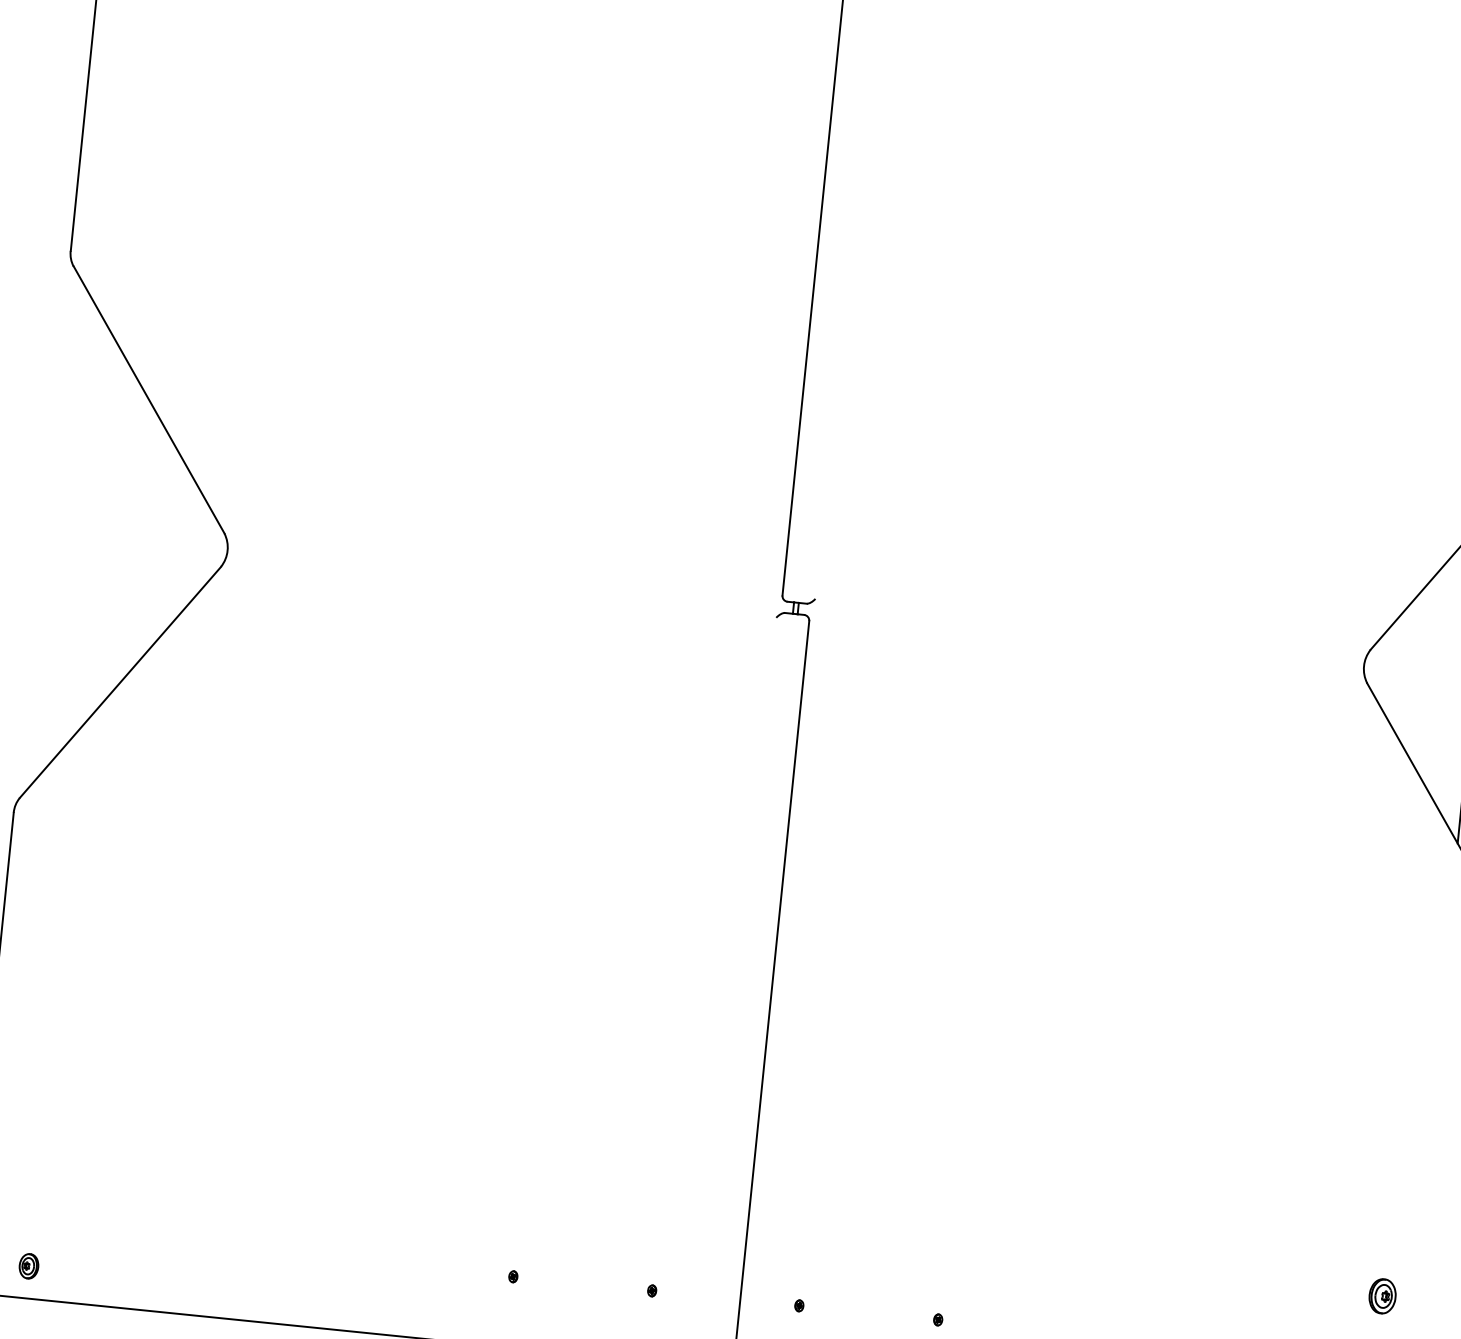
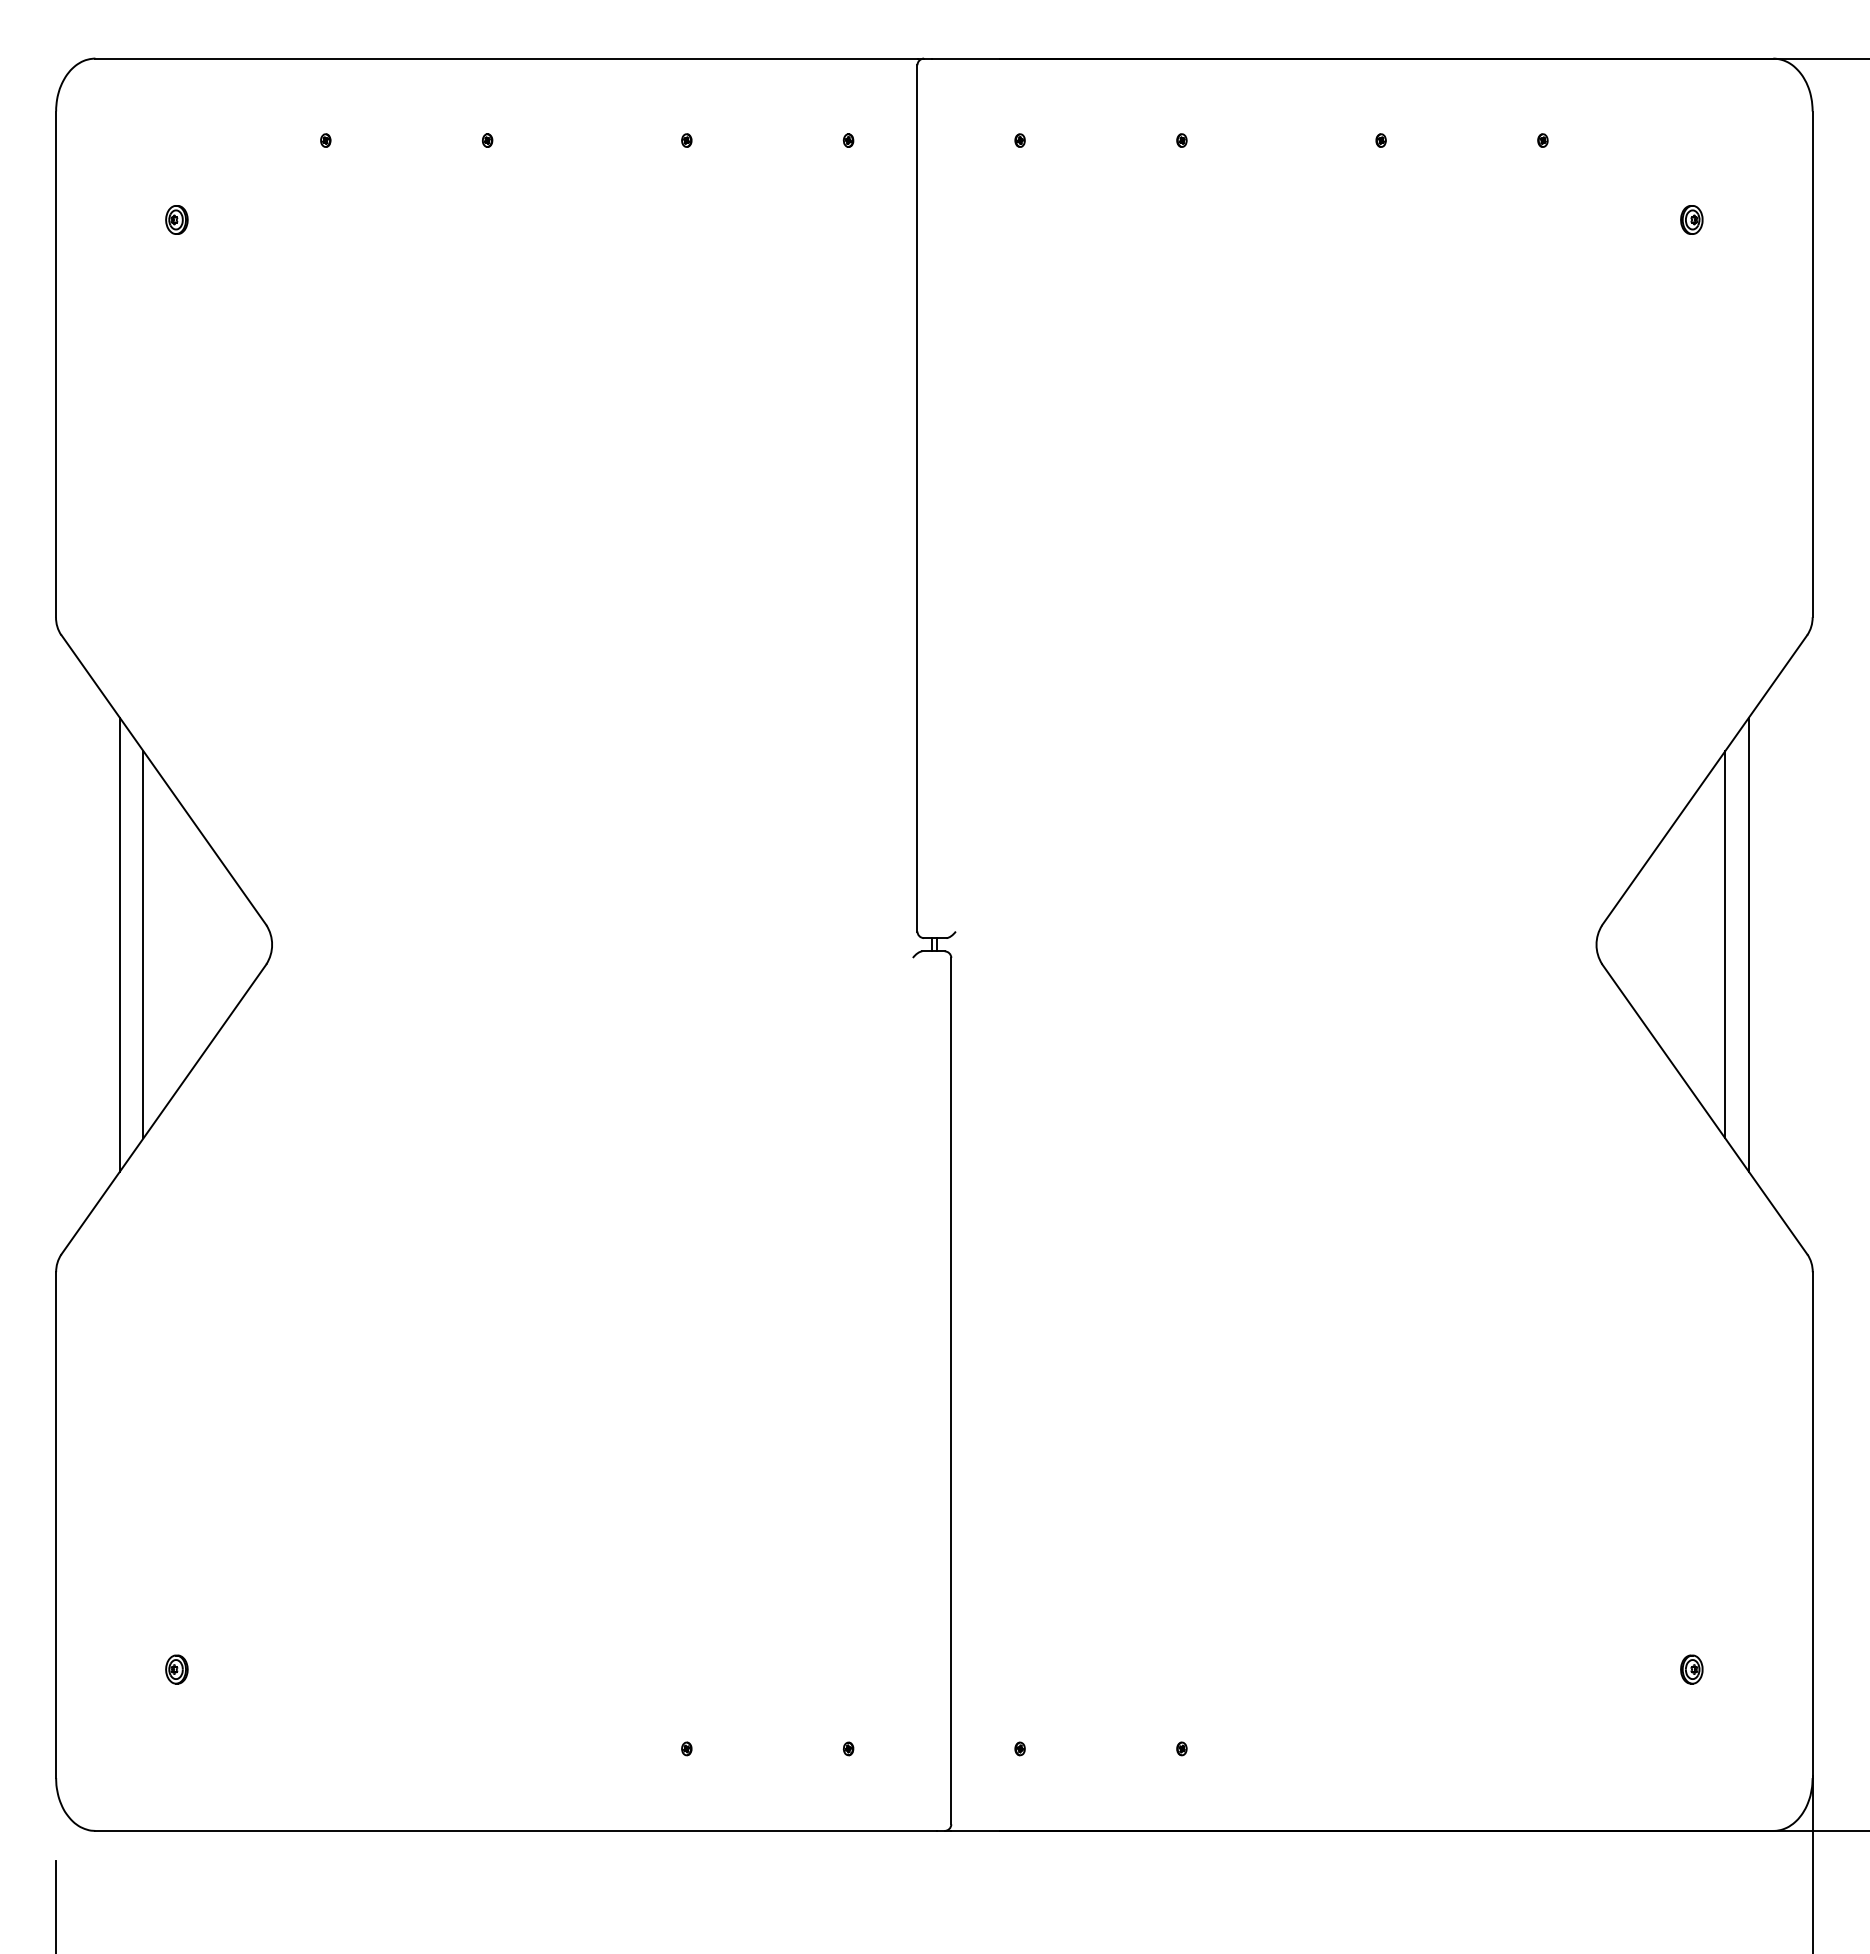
line: (96, 537) -> (119, 944), added
line: (117, 539) -> (143, 944), added
part: (28, 1266) -> (176, 1669), moved
part: (1382, 1296) -> (1691, 1669), size x0.71

